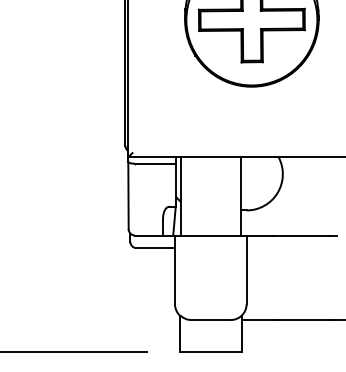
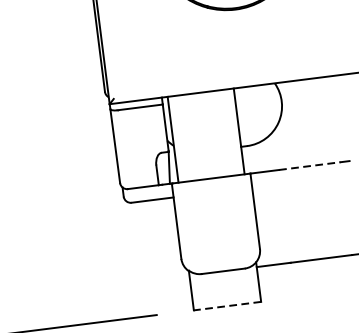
line: (301, 235) -> (310, 165), solid -> dashed
line: (211, 351) -> (227, 305), solid -> dashed

